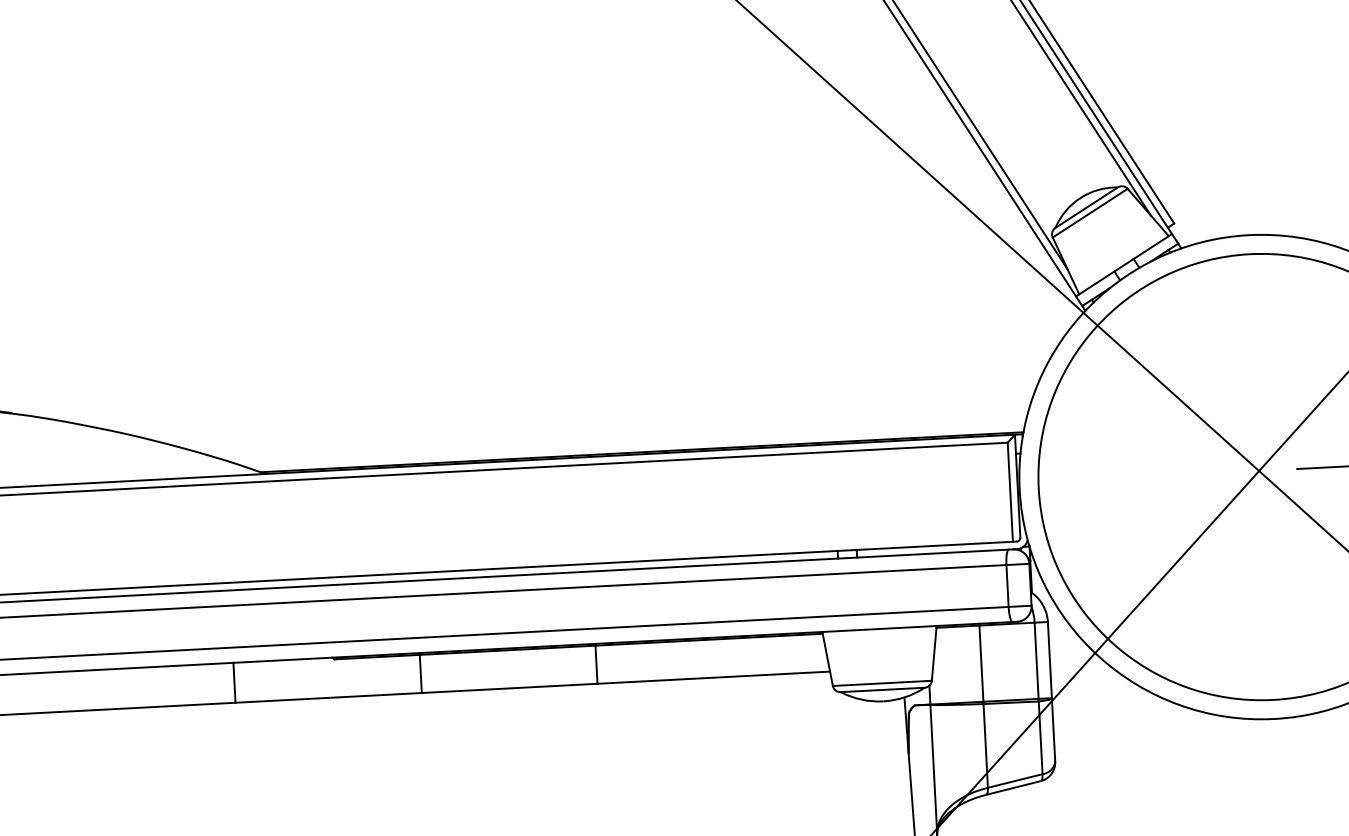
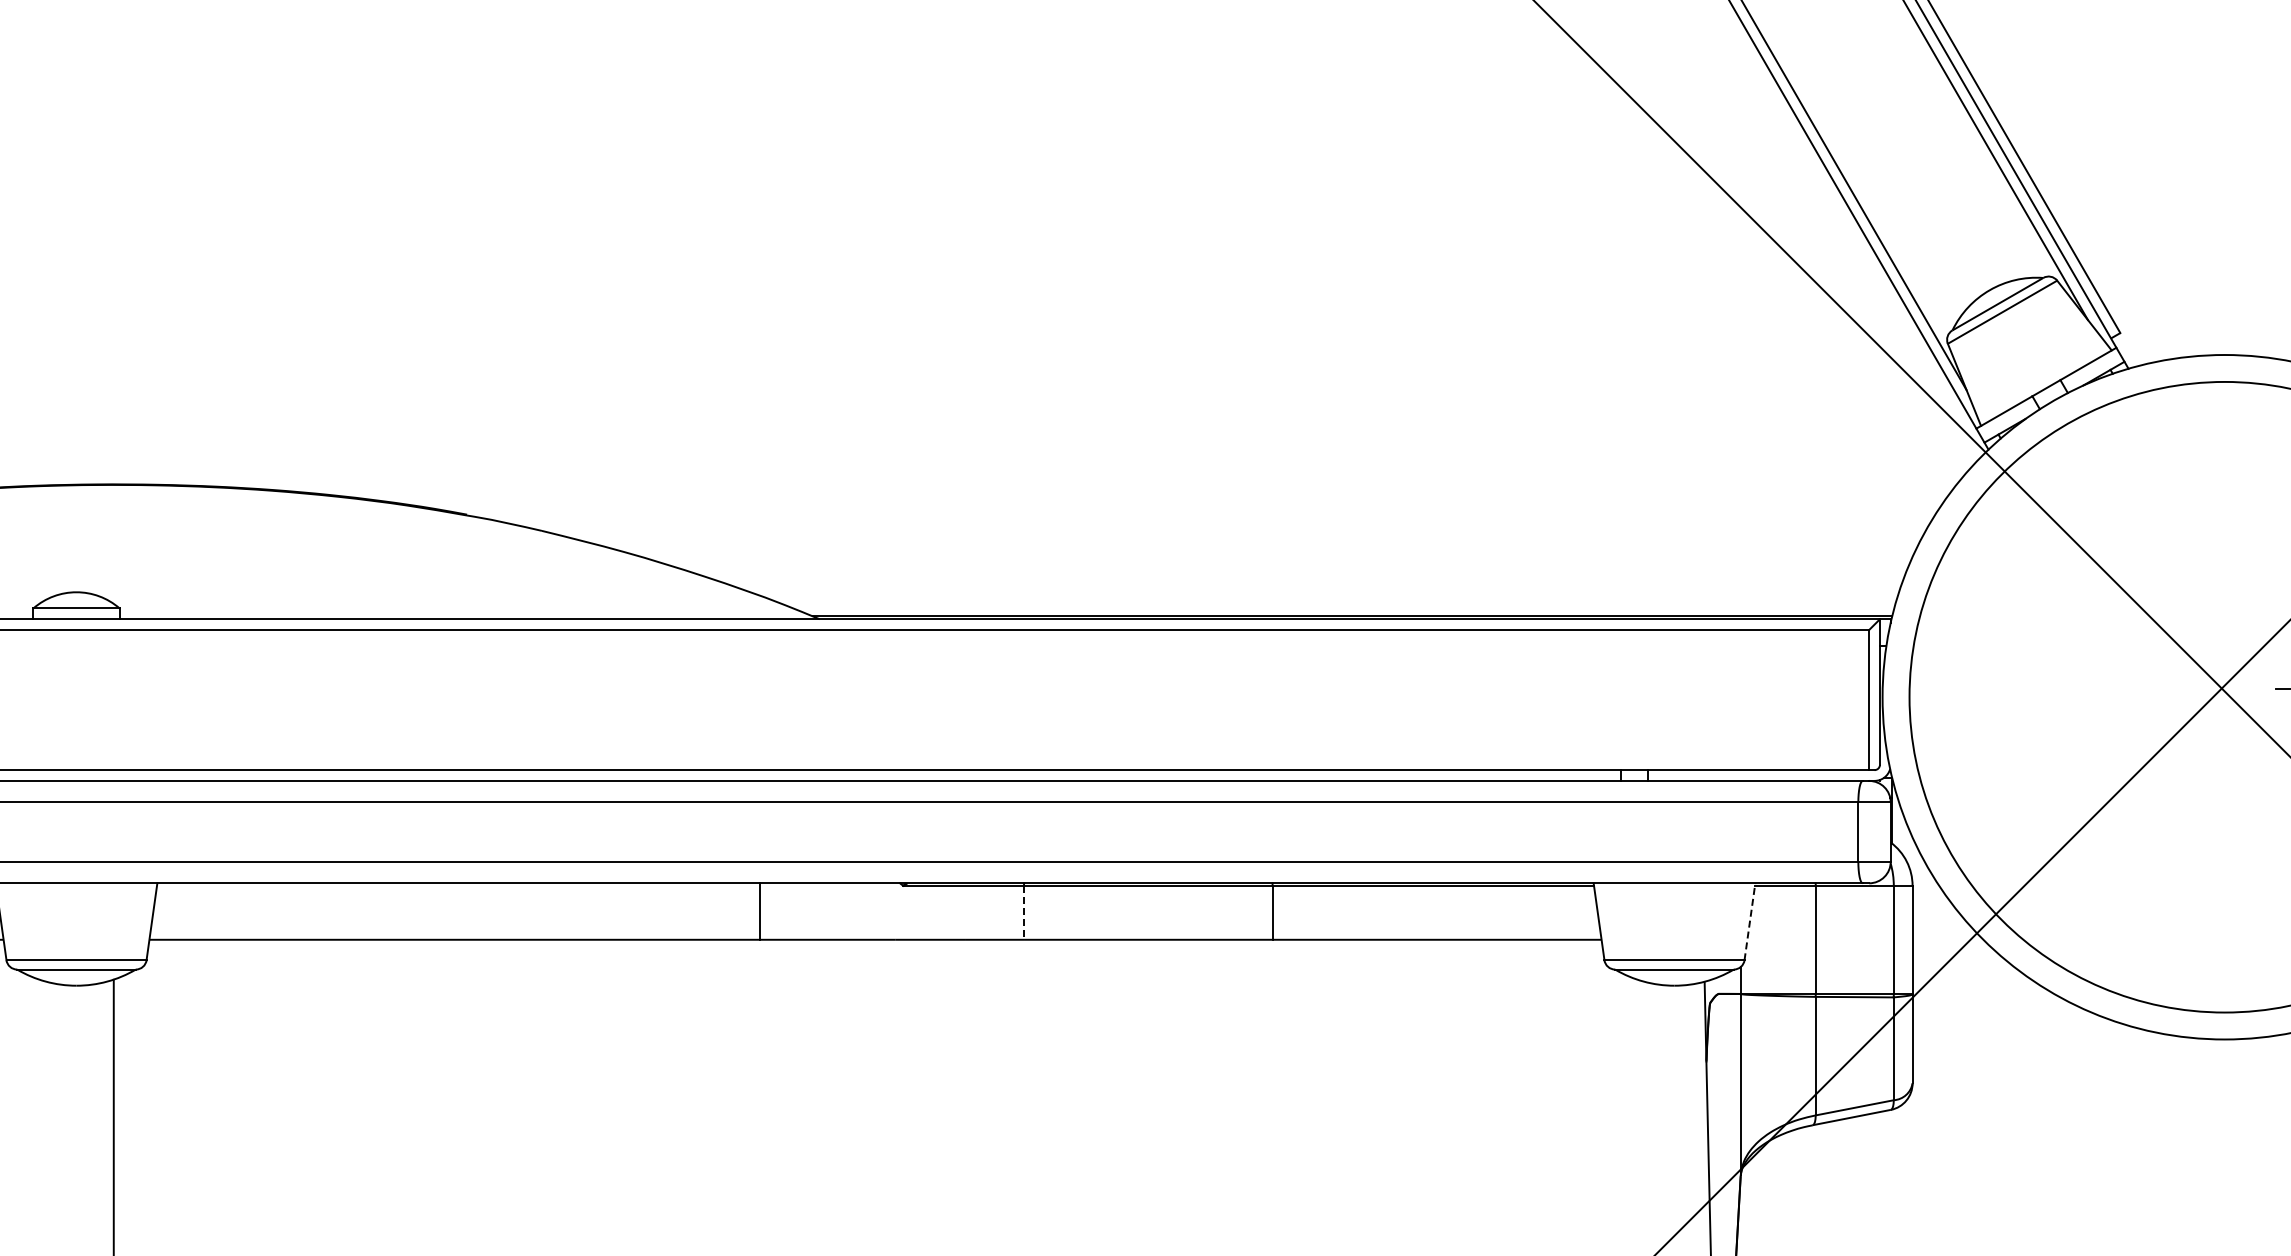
line: (933, 653) -> (1749, 921), solid -> dashed
line: (421, 673) -> (1024, 912), solid -> dashed

